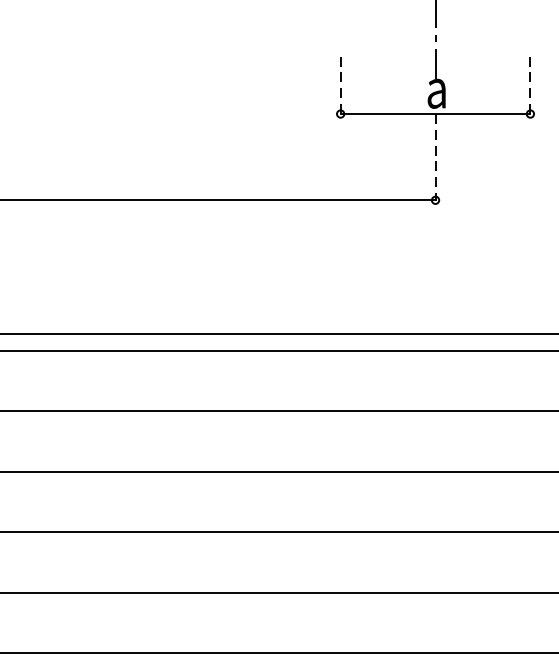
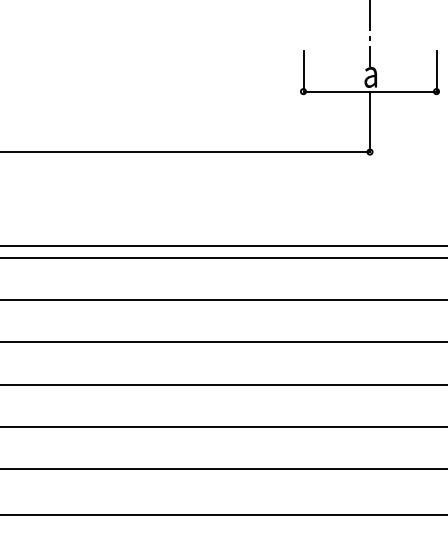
line: (340, 86) -> (303, 72), dashed -> solid
line: (530, 86) -> (436, 72), dashed -> solid
line: (436, 158) -> (370, 122), dashed -> solid

